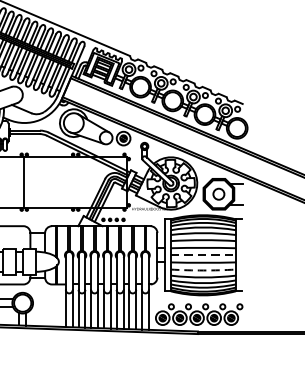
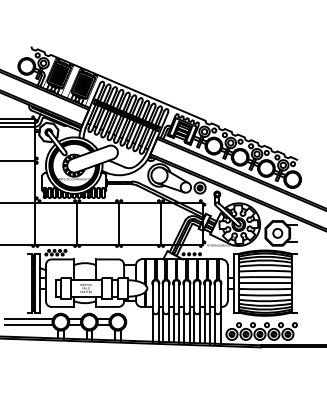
line: (76, 182) -> (161, 223), added
line: (203, 255) -> (265, 283), dashed -> solid
arc: (203, 270) -> (265, 295), dashed -> solid

